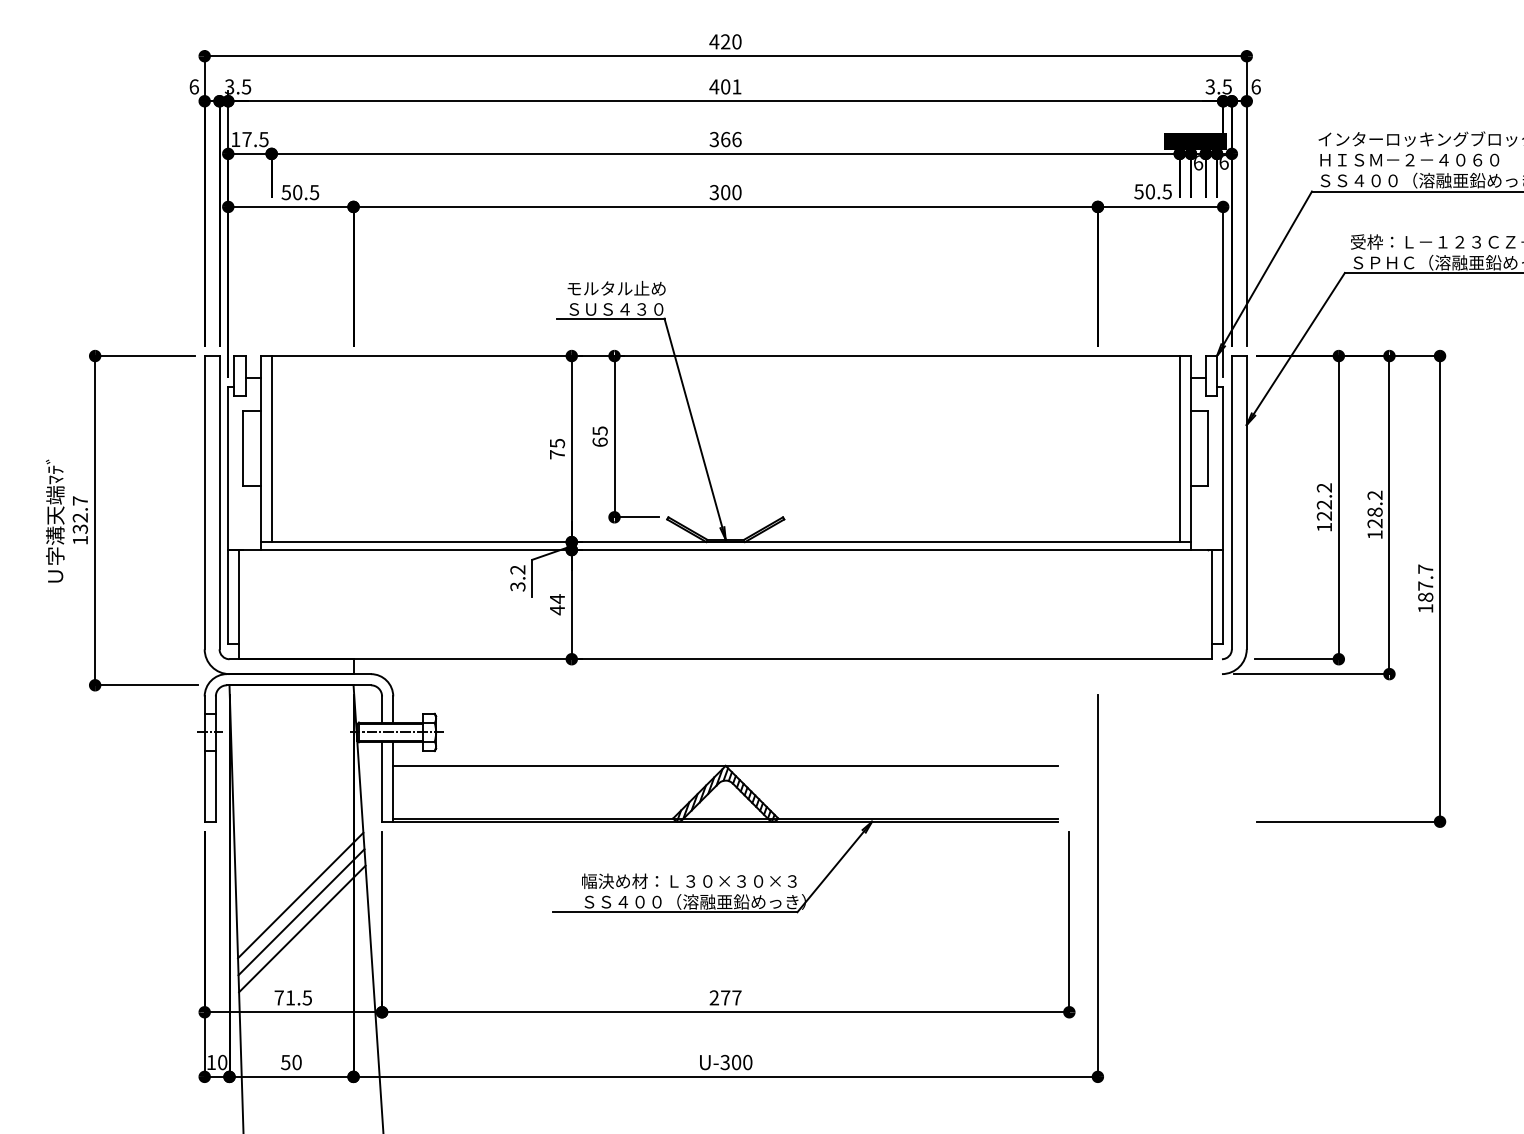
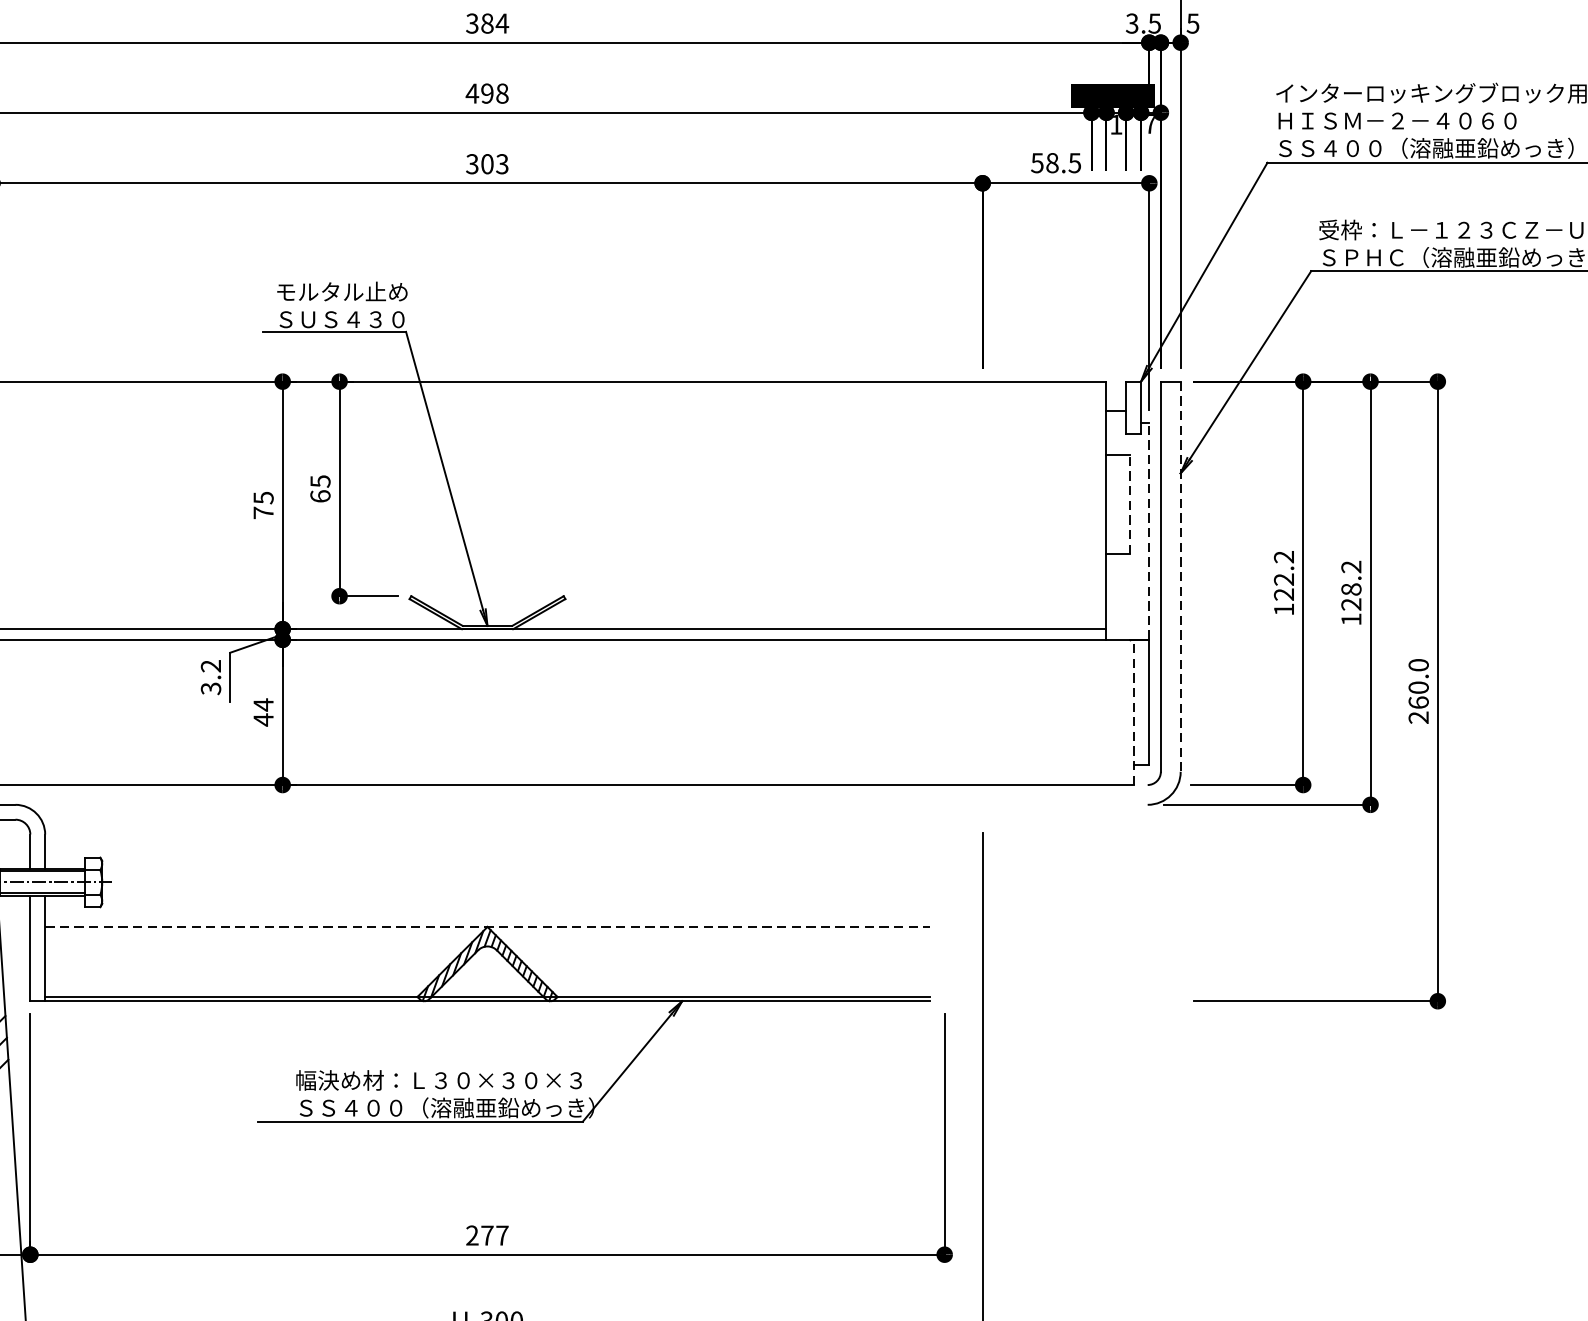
text: (725, 86) -> (487, 23), 401 -> 384
text: (1255, 86) -> (1192, 23), 6 -> 5
text: (725, 139) -> (487, 93), 366 -> 498
text: (1198, 162) -> (1116, 124), 6 -> 1
text: (1223, 162) -> (1149, 124), 6 -> 7
text: (1150, 191) -> (1052, 162), 50.5 -> 58.5
text: (736, 192) -> (501, 164), 300 -> 303
line: (1208, 447) -> (1129, 503), solid -> dashed
line: (1179, 449) -> (1091, 505), removed
line: (1223, 468) -> (1149, 531), solid -> dashed
line: (1246, 502) -> (1180, 576), solid -> dashed
text: (1425, 588) -> (1418, 690), 187.7 -> 260.0
line: (1212, 604) -> (1135, 712), solid -> dashed
line: (726, 765) -> (488, 926), solid -> dashed

